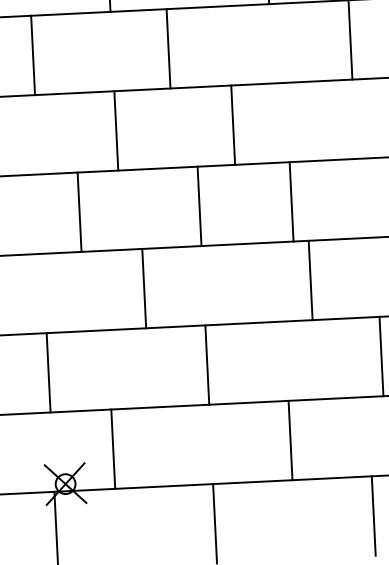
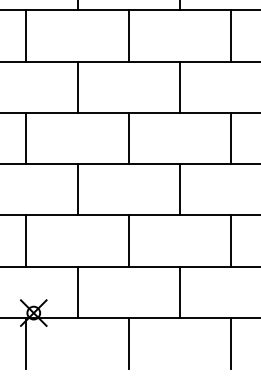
line: (168, 47) -> (128, 35), moved
line: (232, 124) -> (179, 86), moved
line: (292, 201) -> (231, 138), moved
line: (79, 212) -> (26, 138), moved
line: (309, 280) -> (179, 189), moved
line: (144, 288) -> (77, 189), moved
line: (381, 355) -> (231, 240), moved
line: (113, 448) -> (77, 291), moved

